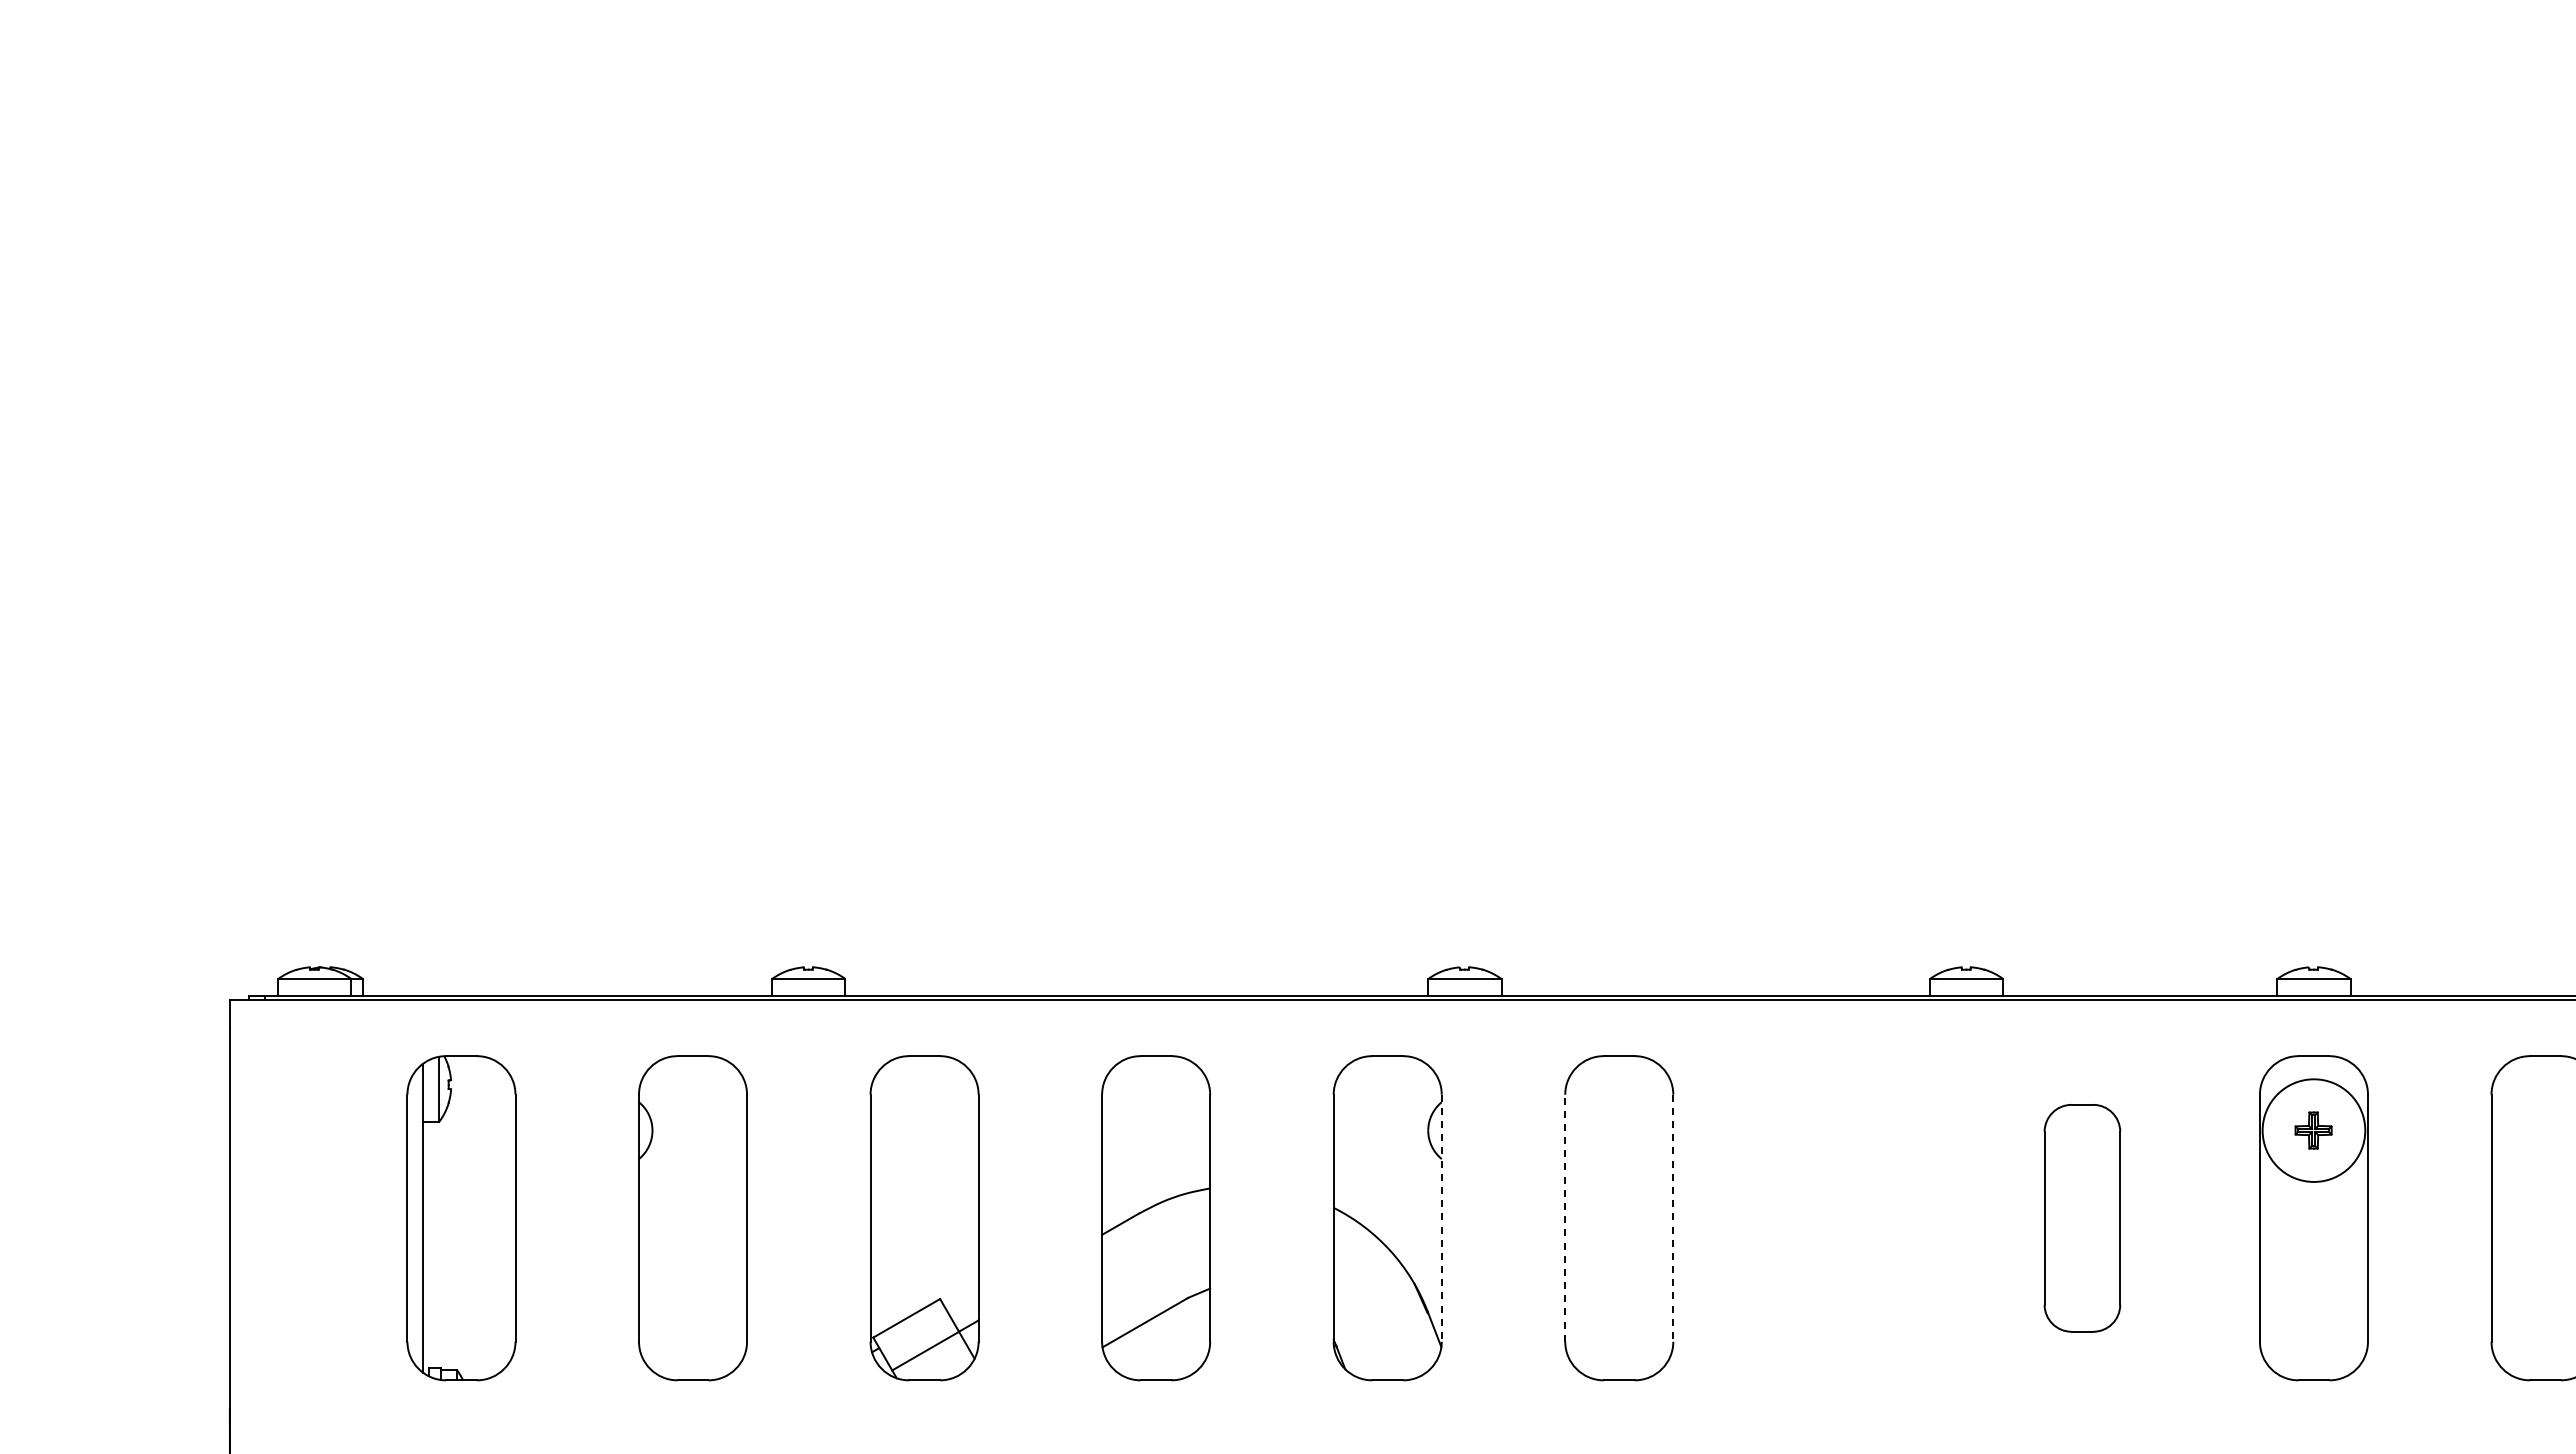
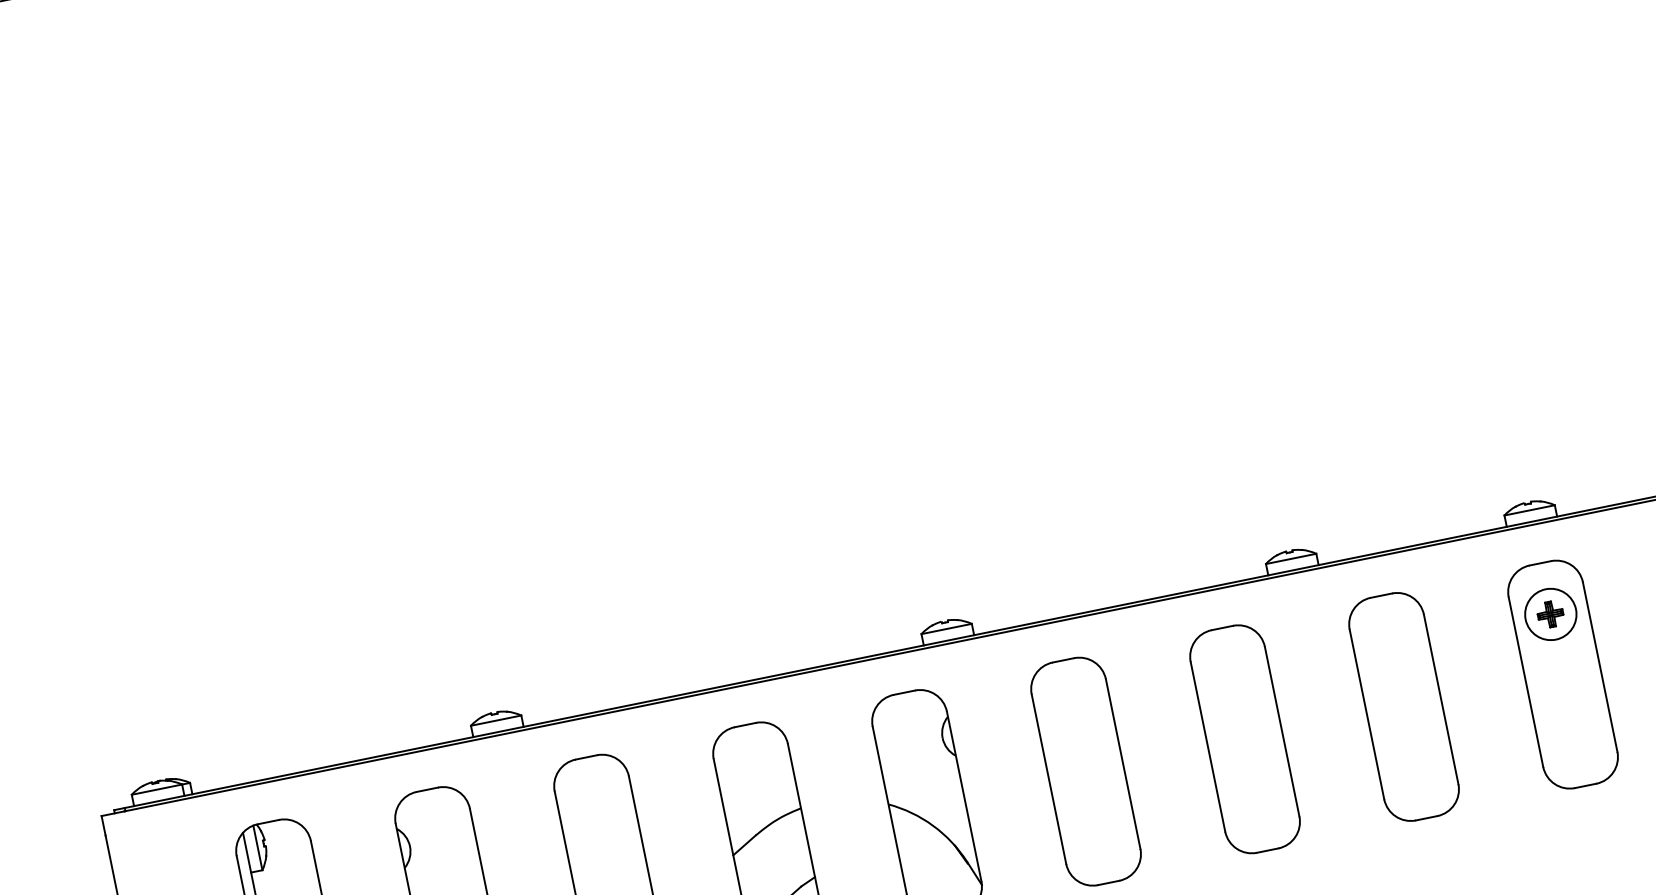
circle: (2313, 1130) -> (1550, 614), size x0.71
line: (1565, 1217) -> (1049, 778), dashed -> solid
line: (1441, 1218) -> (964, 796), dashed -> solid
line: (1673, 1218) -> (1123, 764), dashed -> solid
part: (1850, 1218) -> (1244, 739), added
part: (2082, 1218) -> (1404, 707), size x1.43

